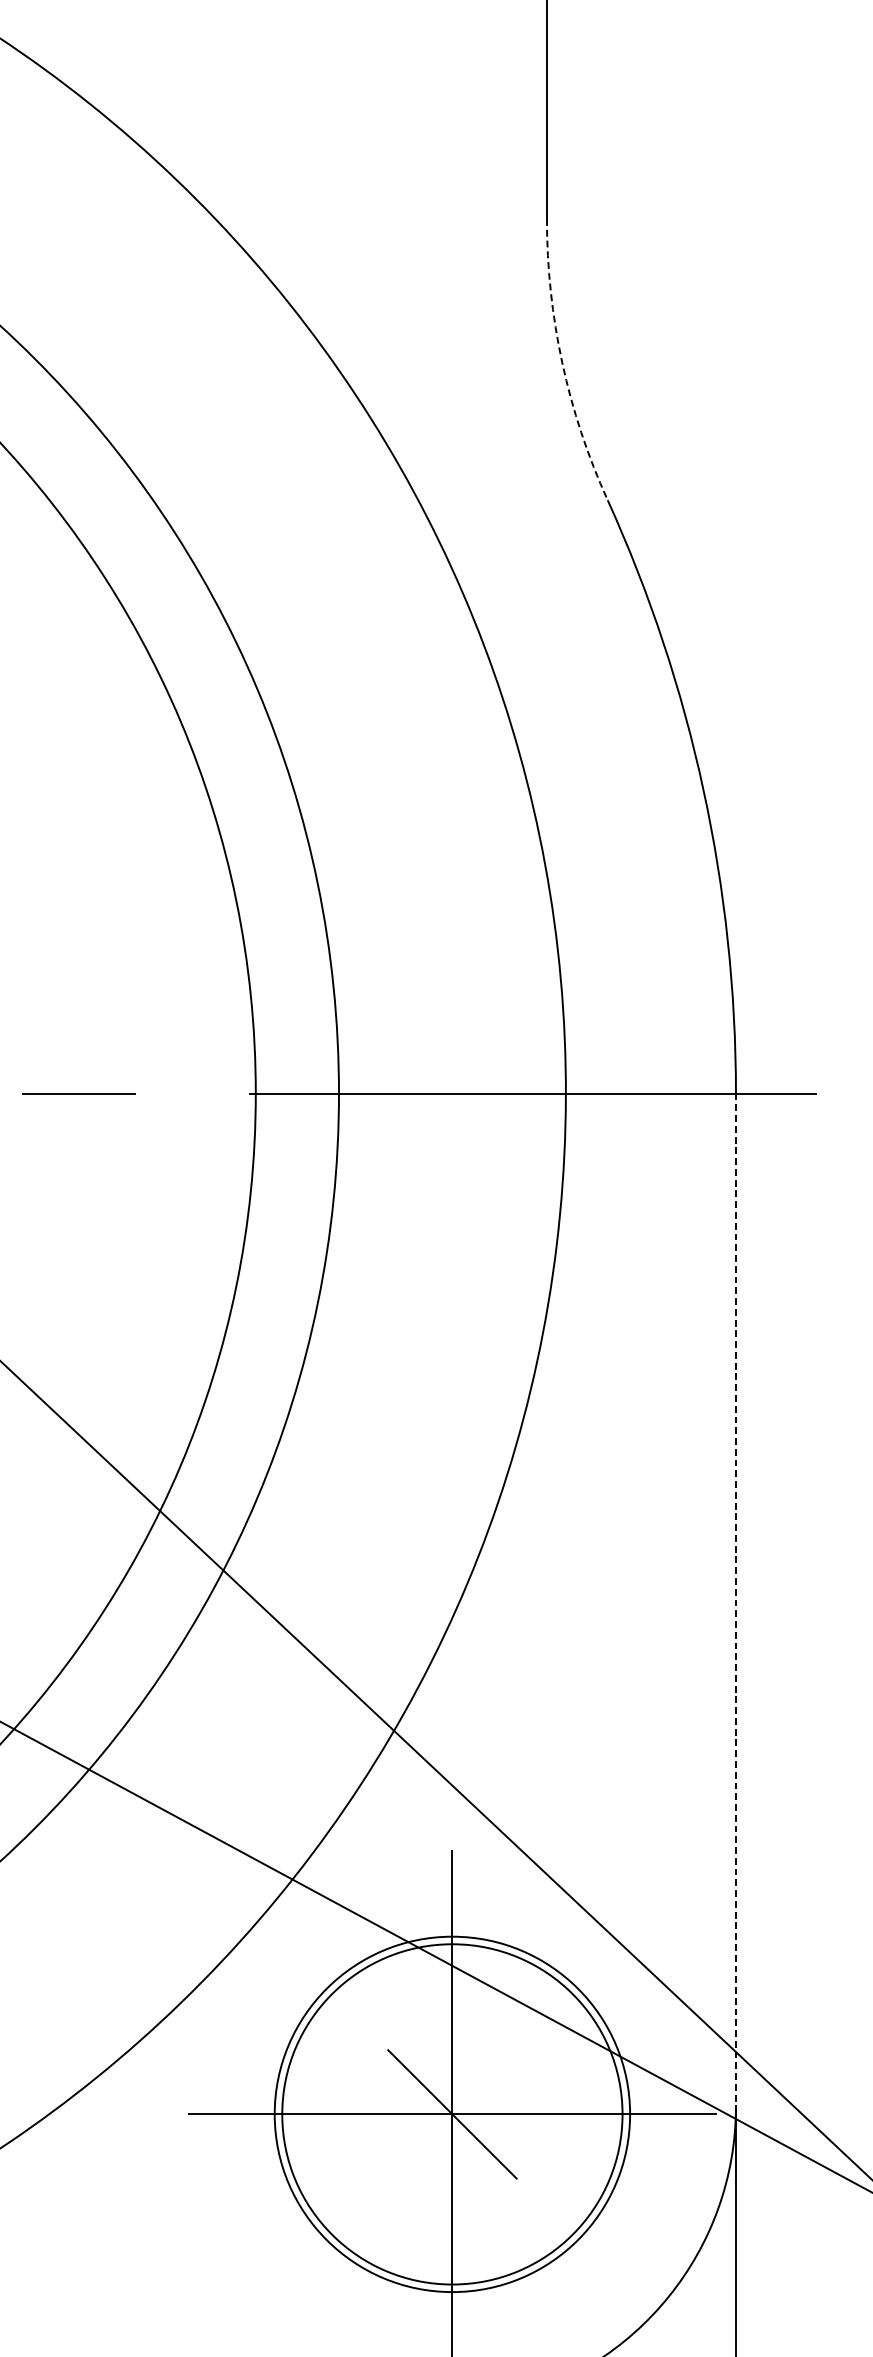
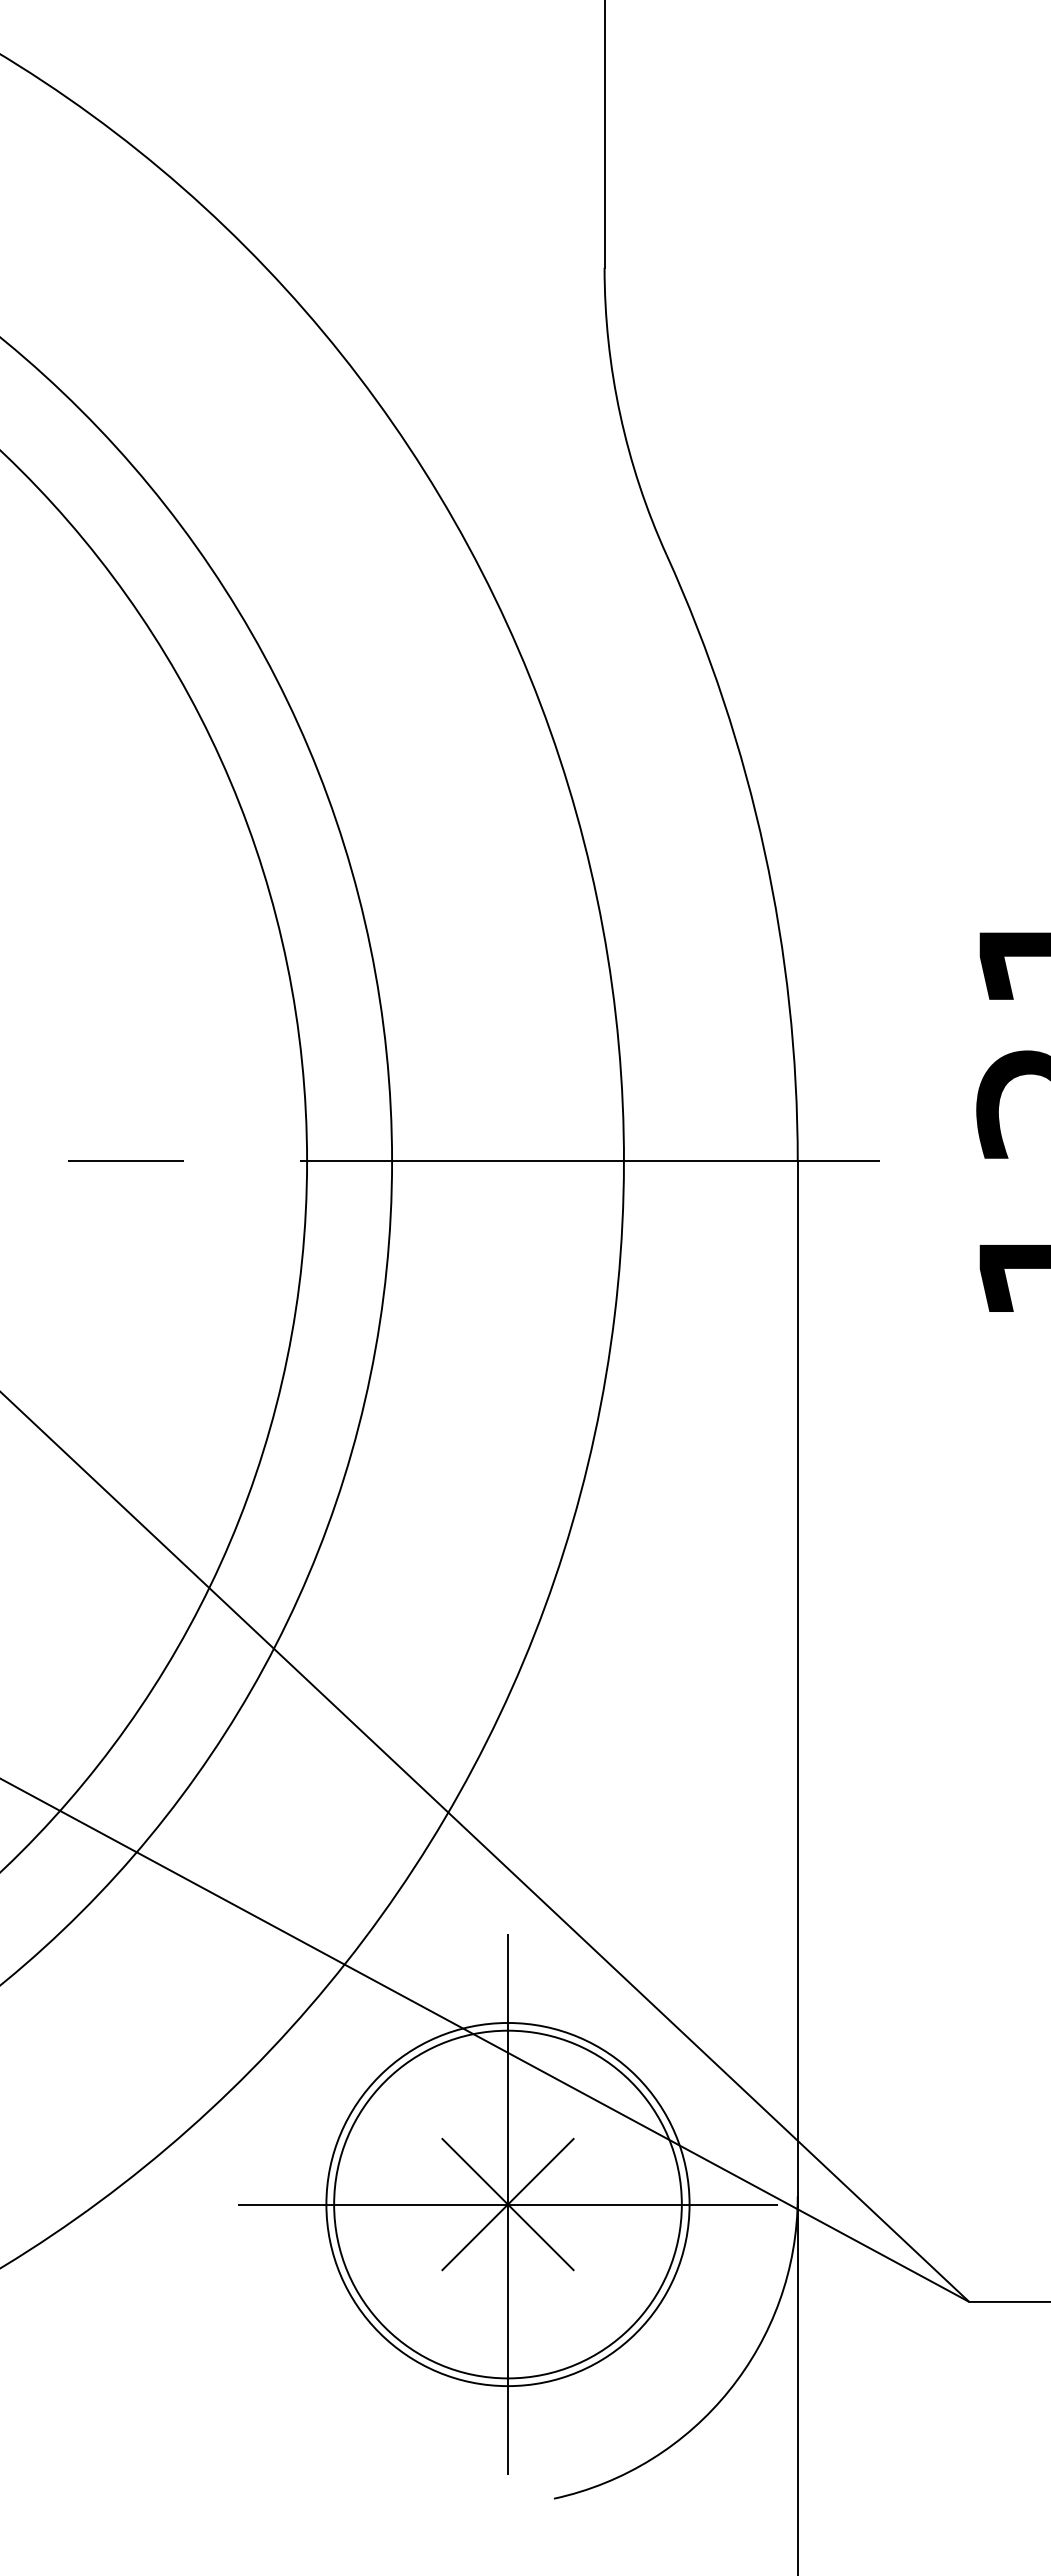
arc: (562, 362) -> (620, 414), dashed -> solid
line: (735, 1600) -> (797, 1679), dashed -> solid
line: (451, 2114) -> (507, 2204), added

